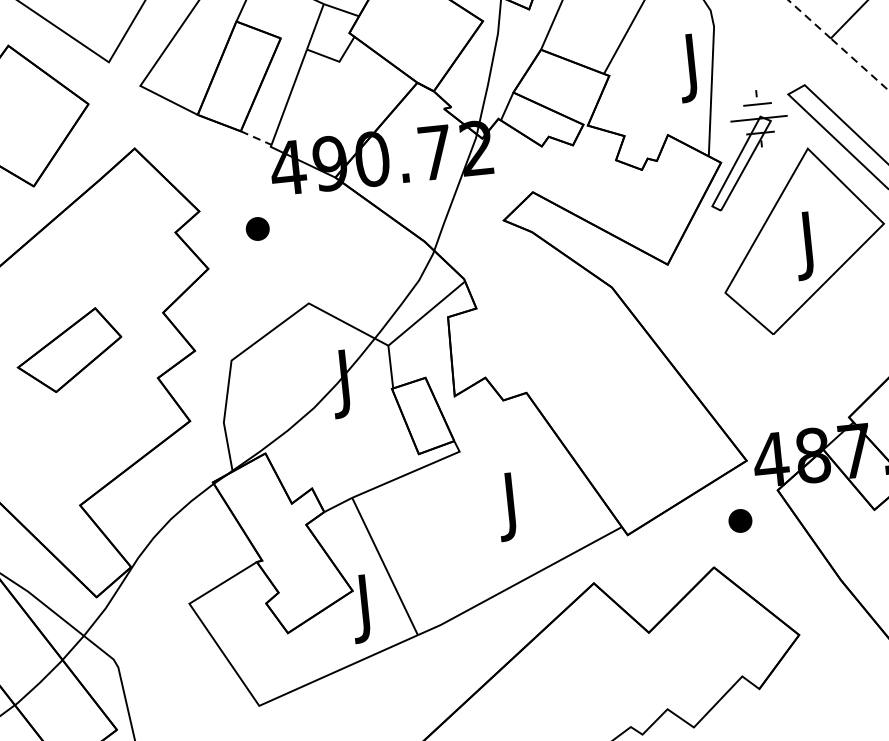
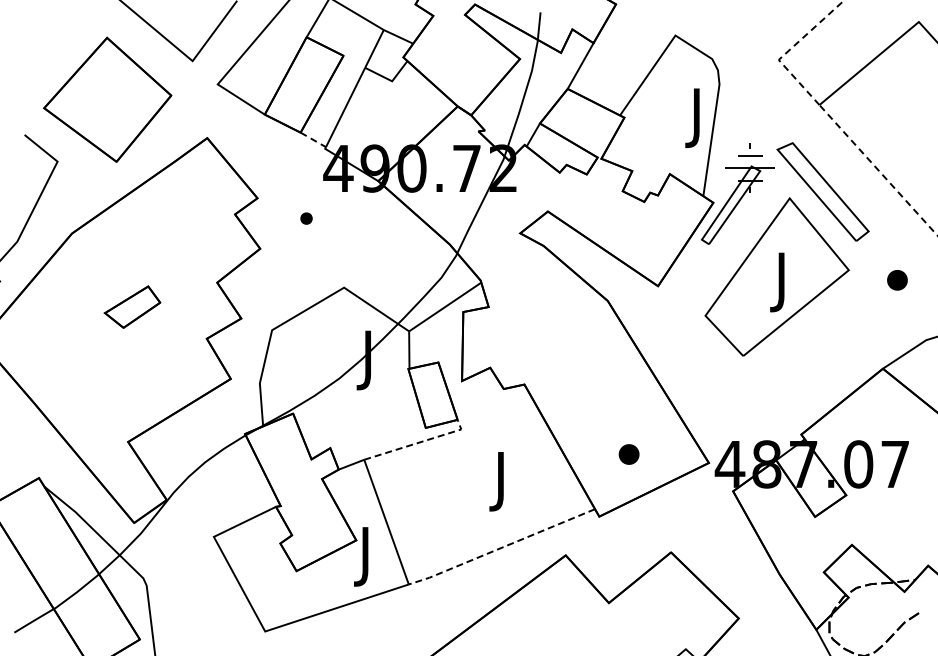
part: (257, 228) -> (306, 218), size x0.6
part: (69, 349) -> (132, 306), size x0.6
line: (412, 471) -> (418, 442), solid -> dashed
part: (739, 521) -> (628, 454), moved
line: (519, 583) -> (501, 548), solid -> dashed

